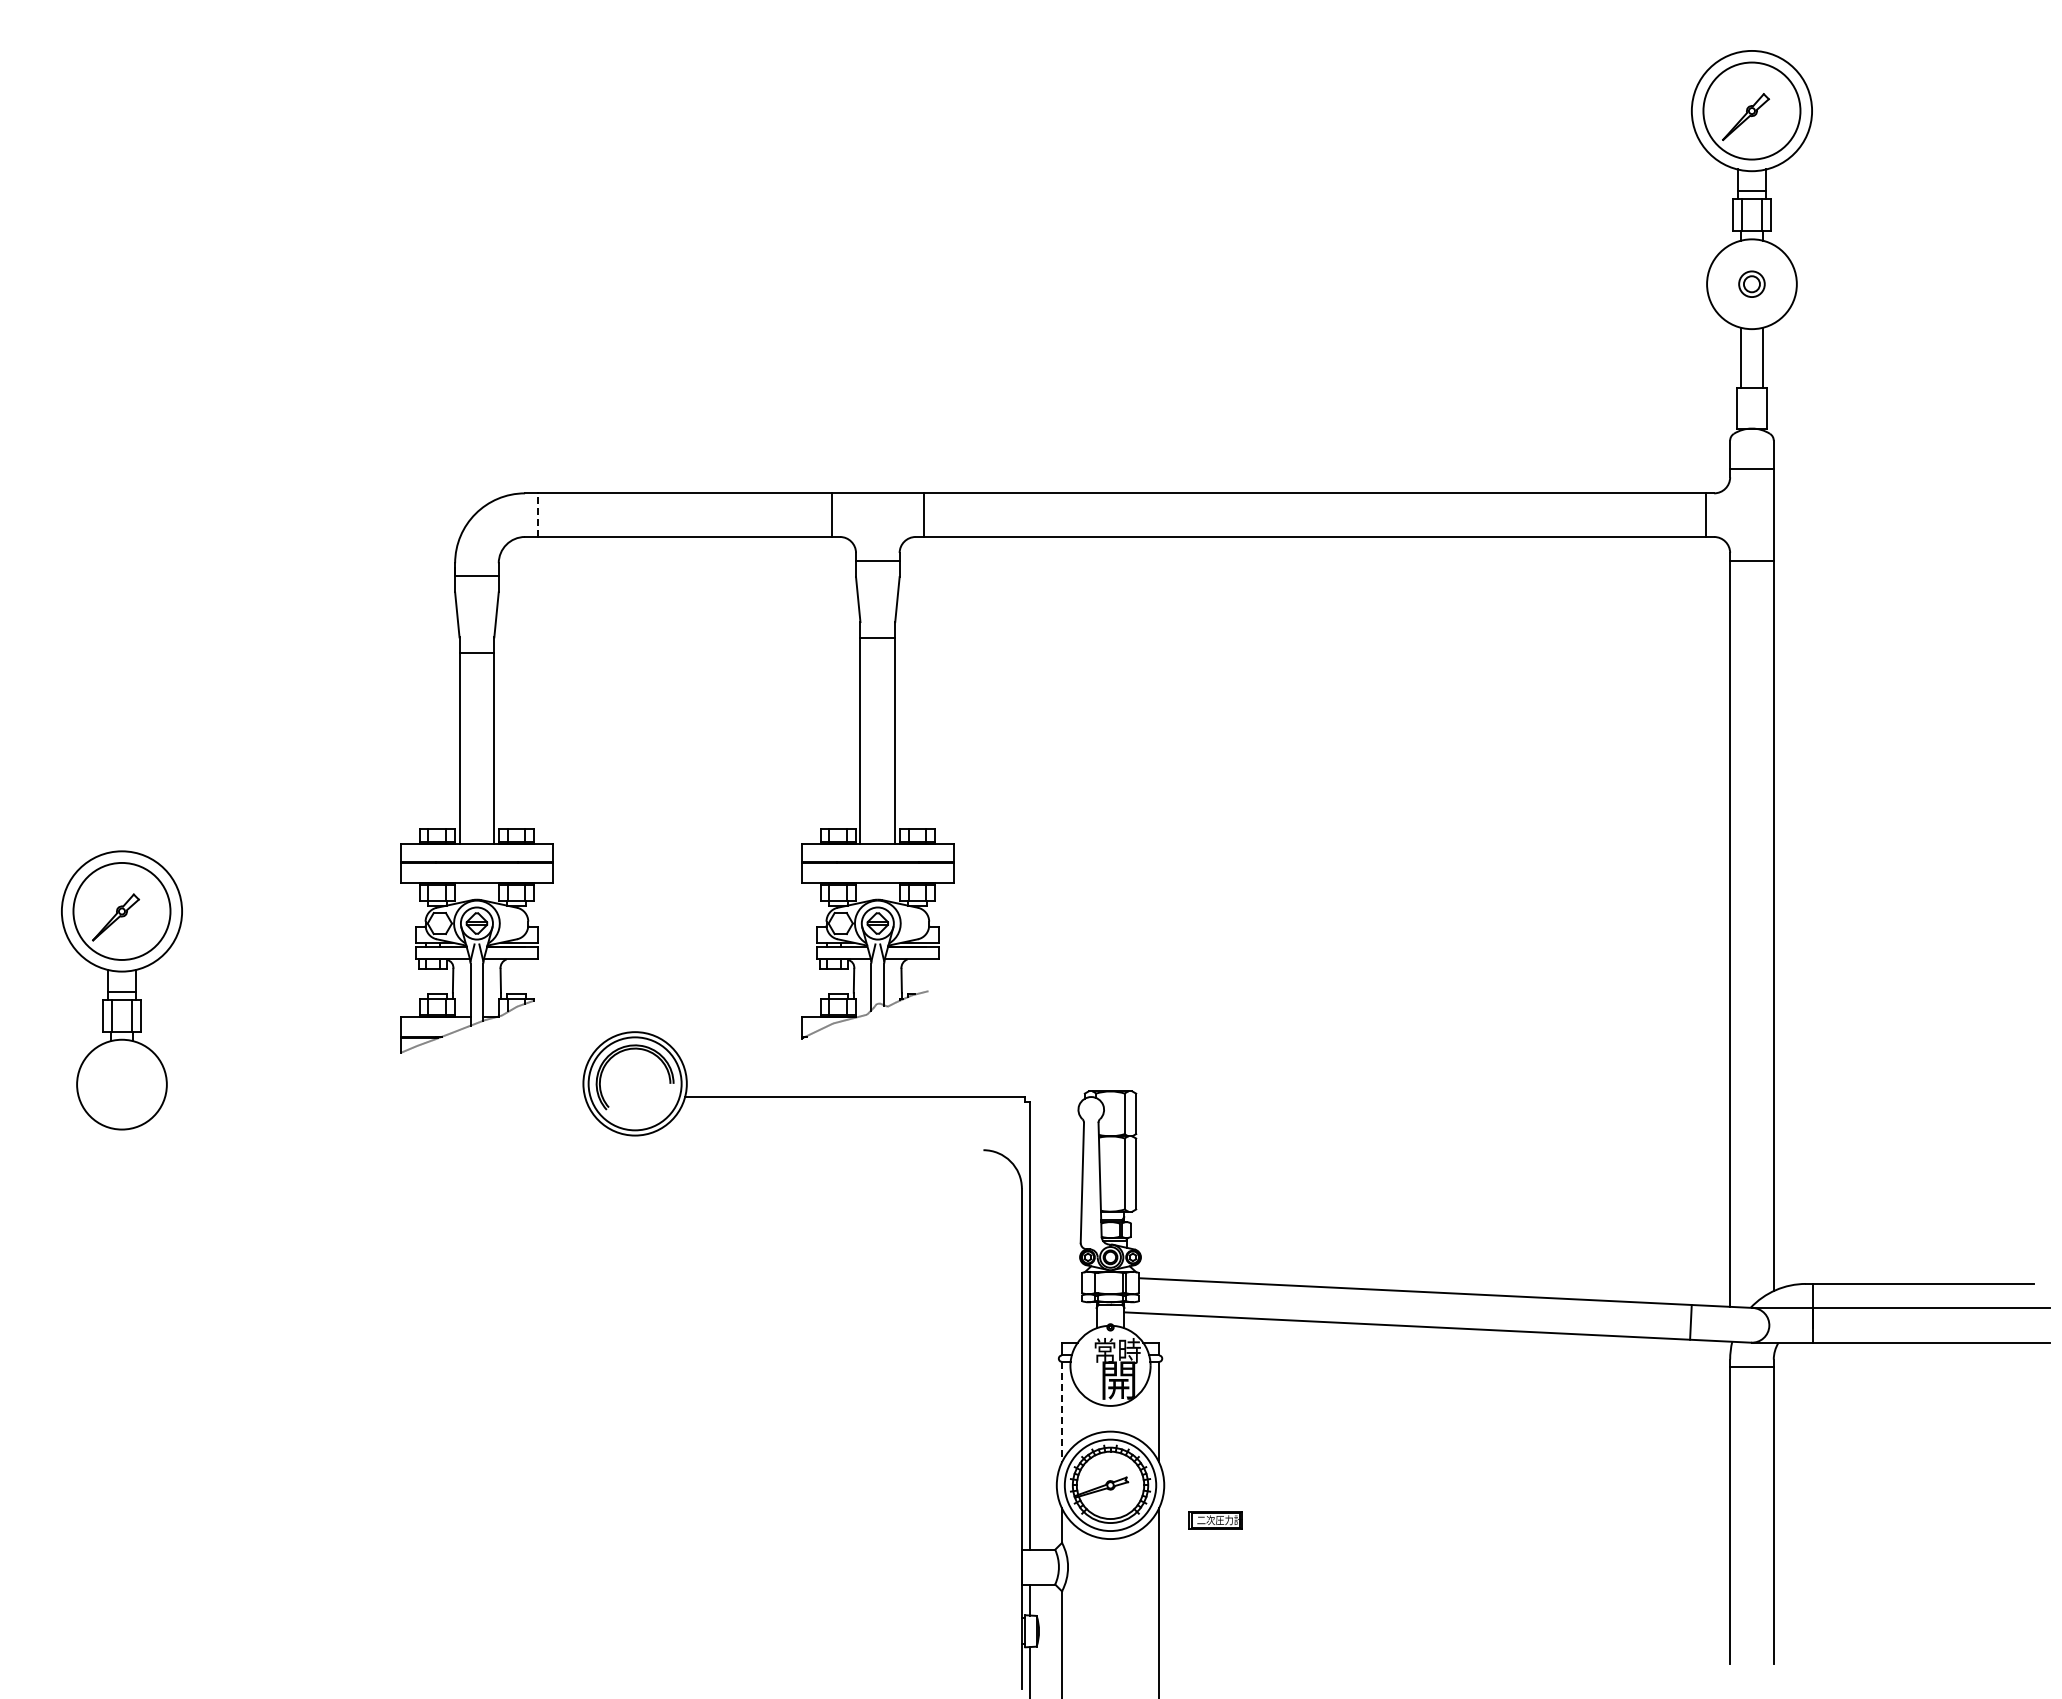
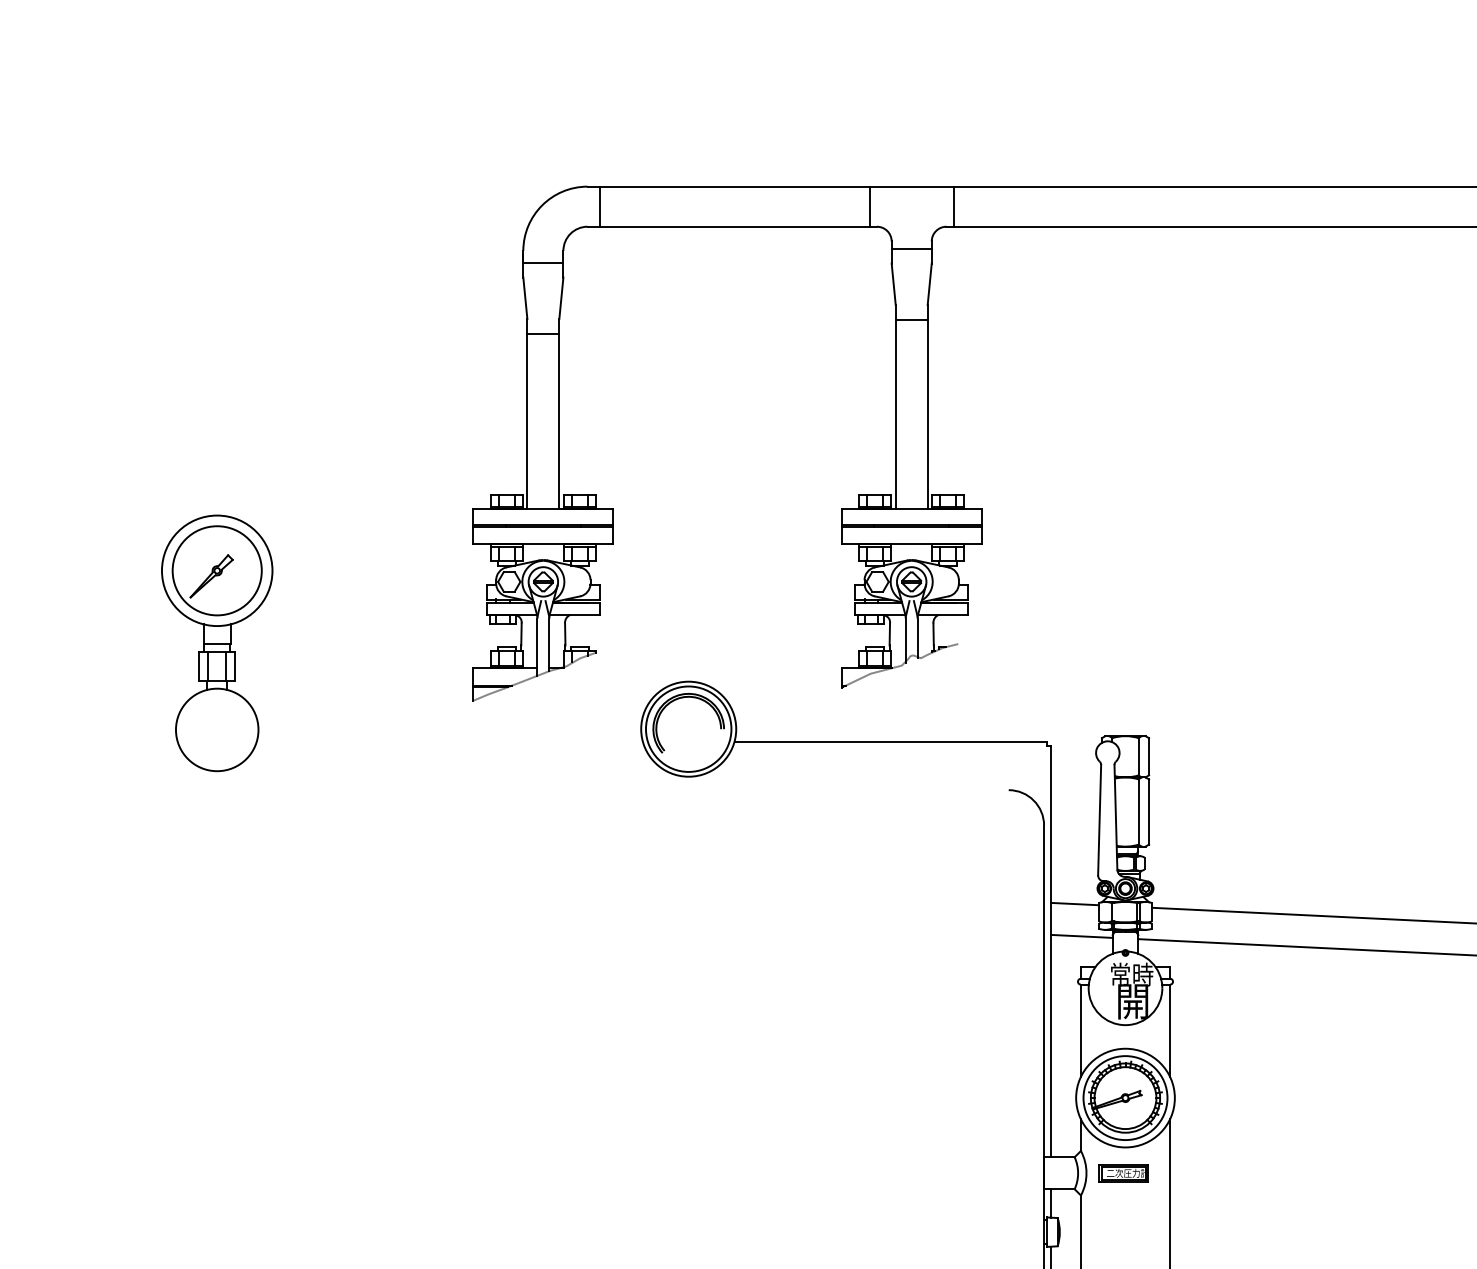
line: (538, 515) -> (599, 207), dashed -> solid
line: (1055, 1273) -> (1074, 903), added
line: (1062, 1309) -> (1081, 936), added
line: (1062, 1412) -> (1081, 1031), dashed -> solid
part: (1215, 1520) -> (1123, 1173), moved

